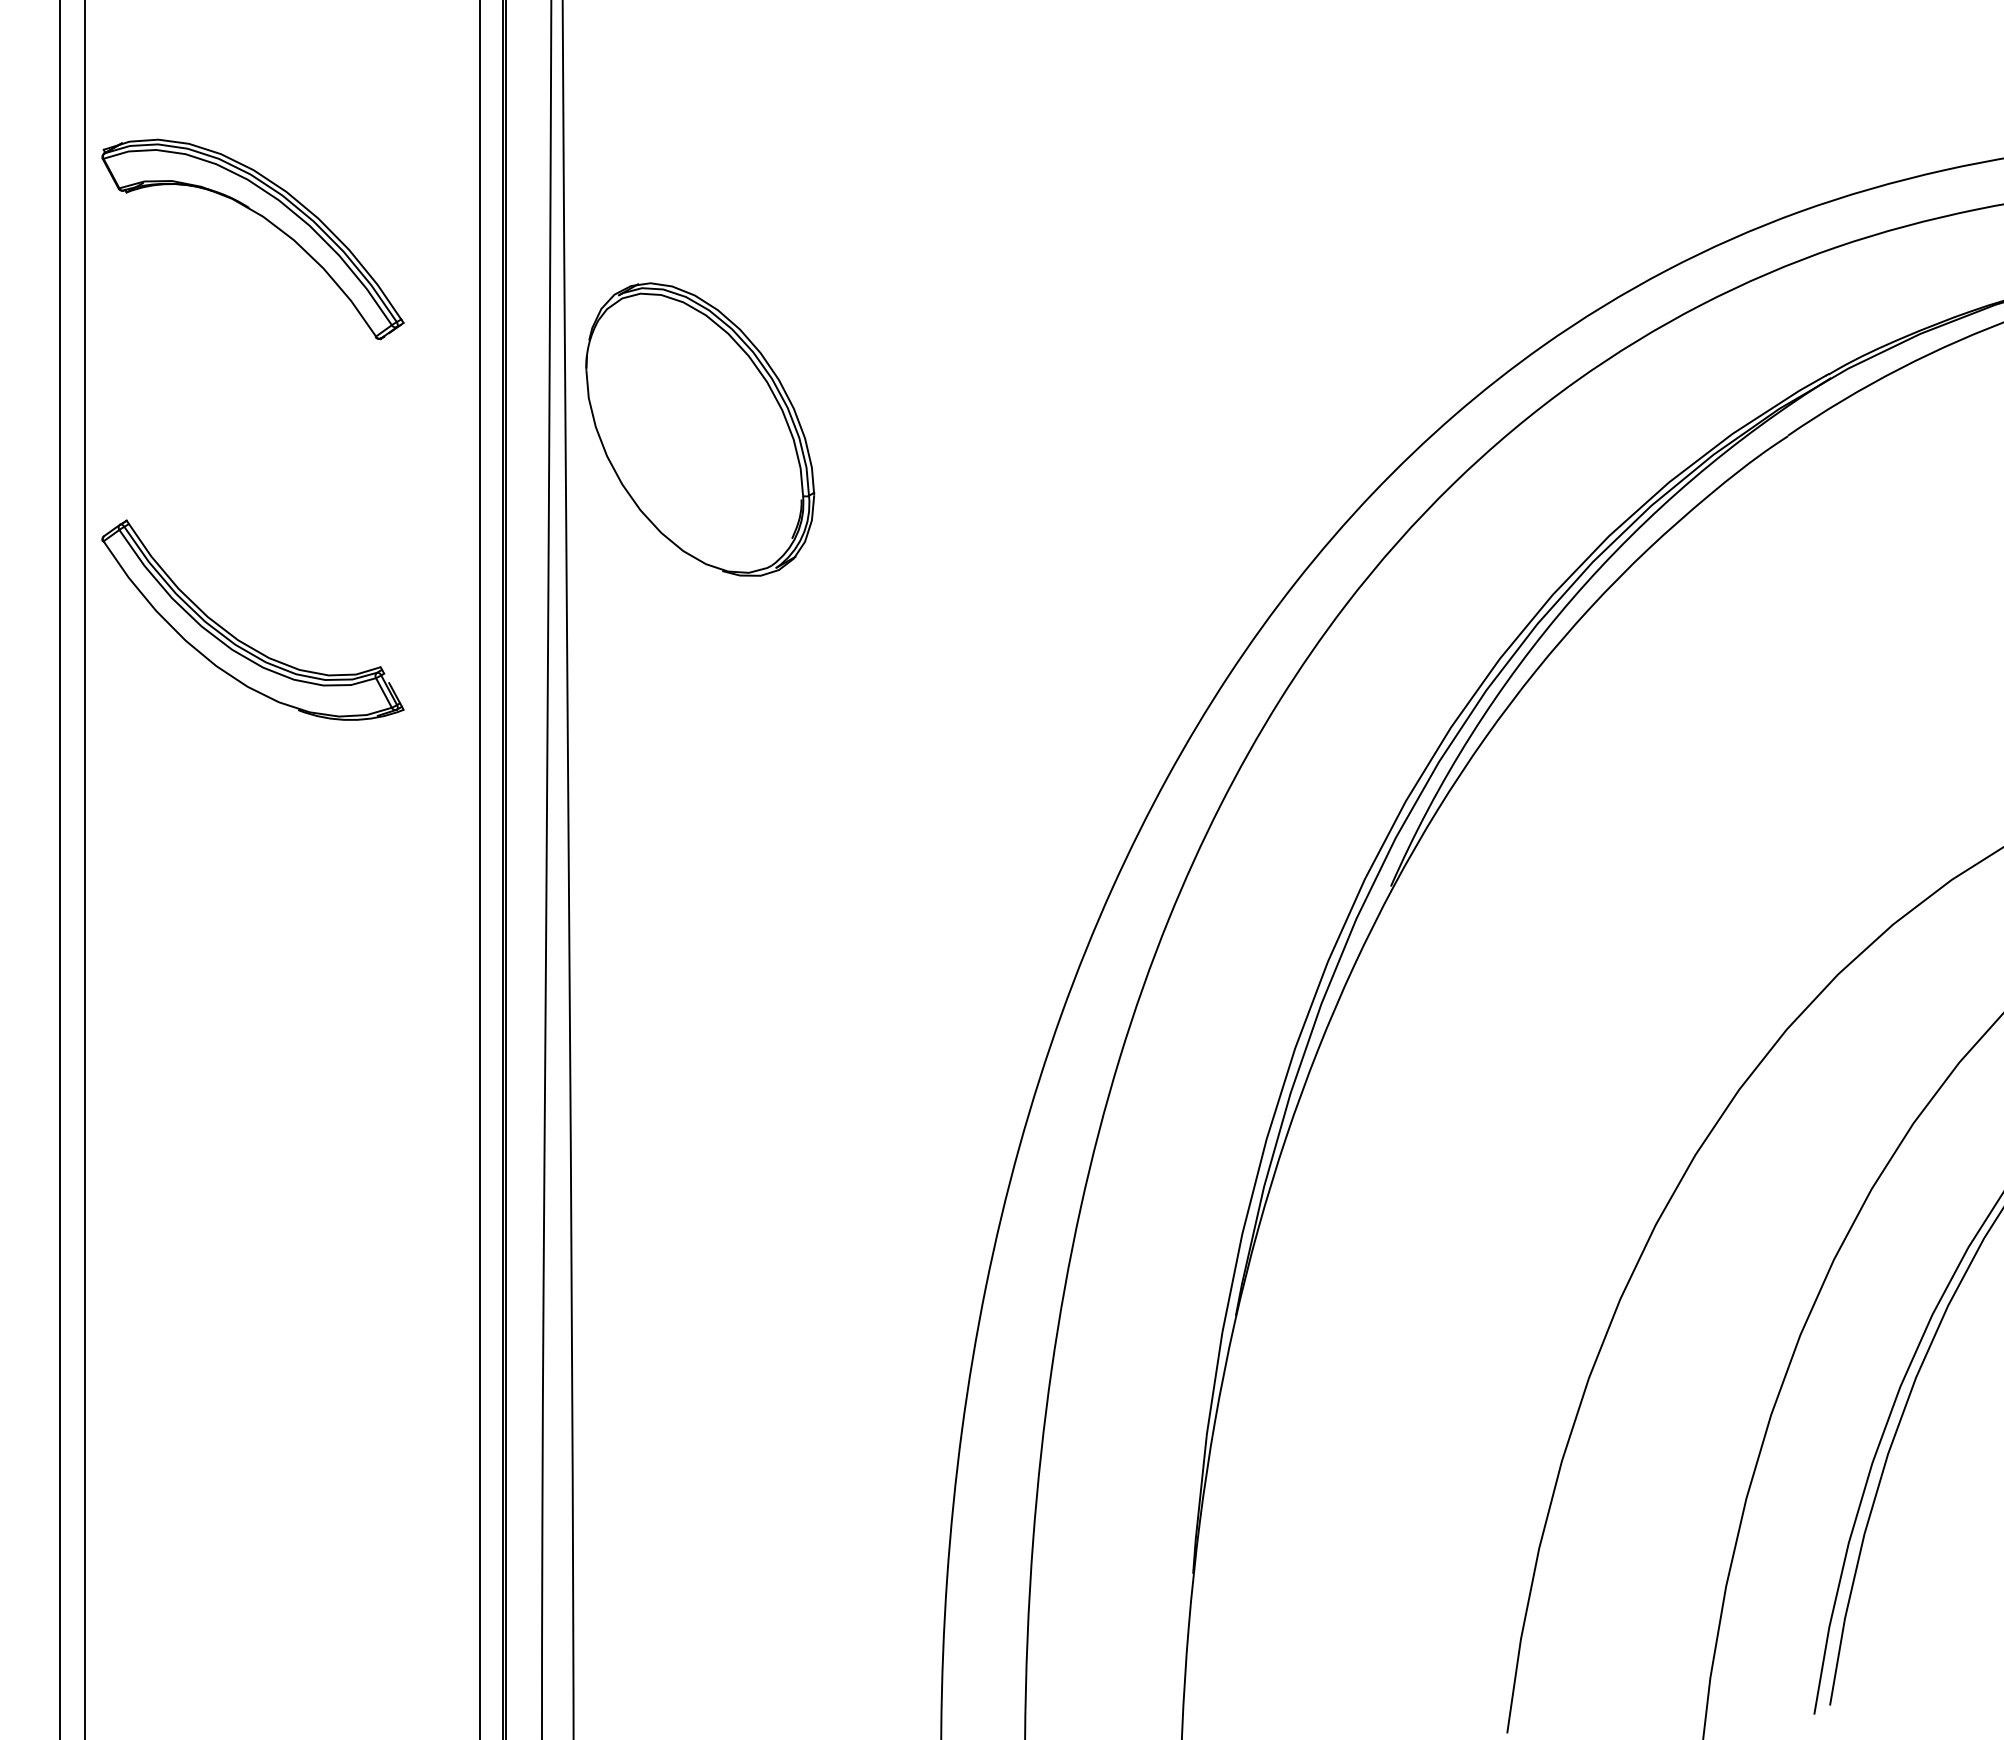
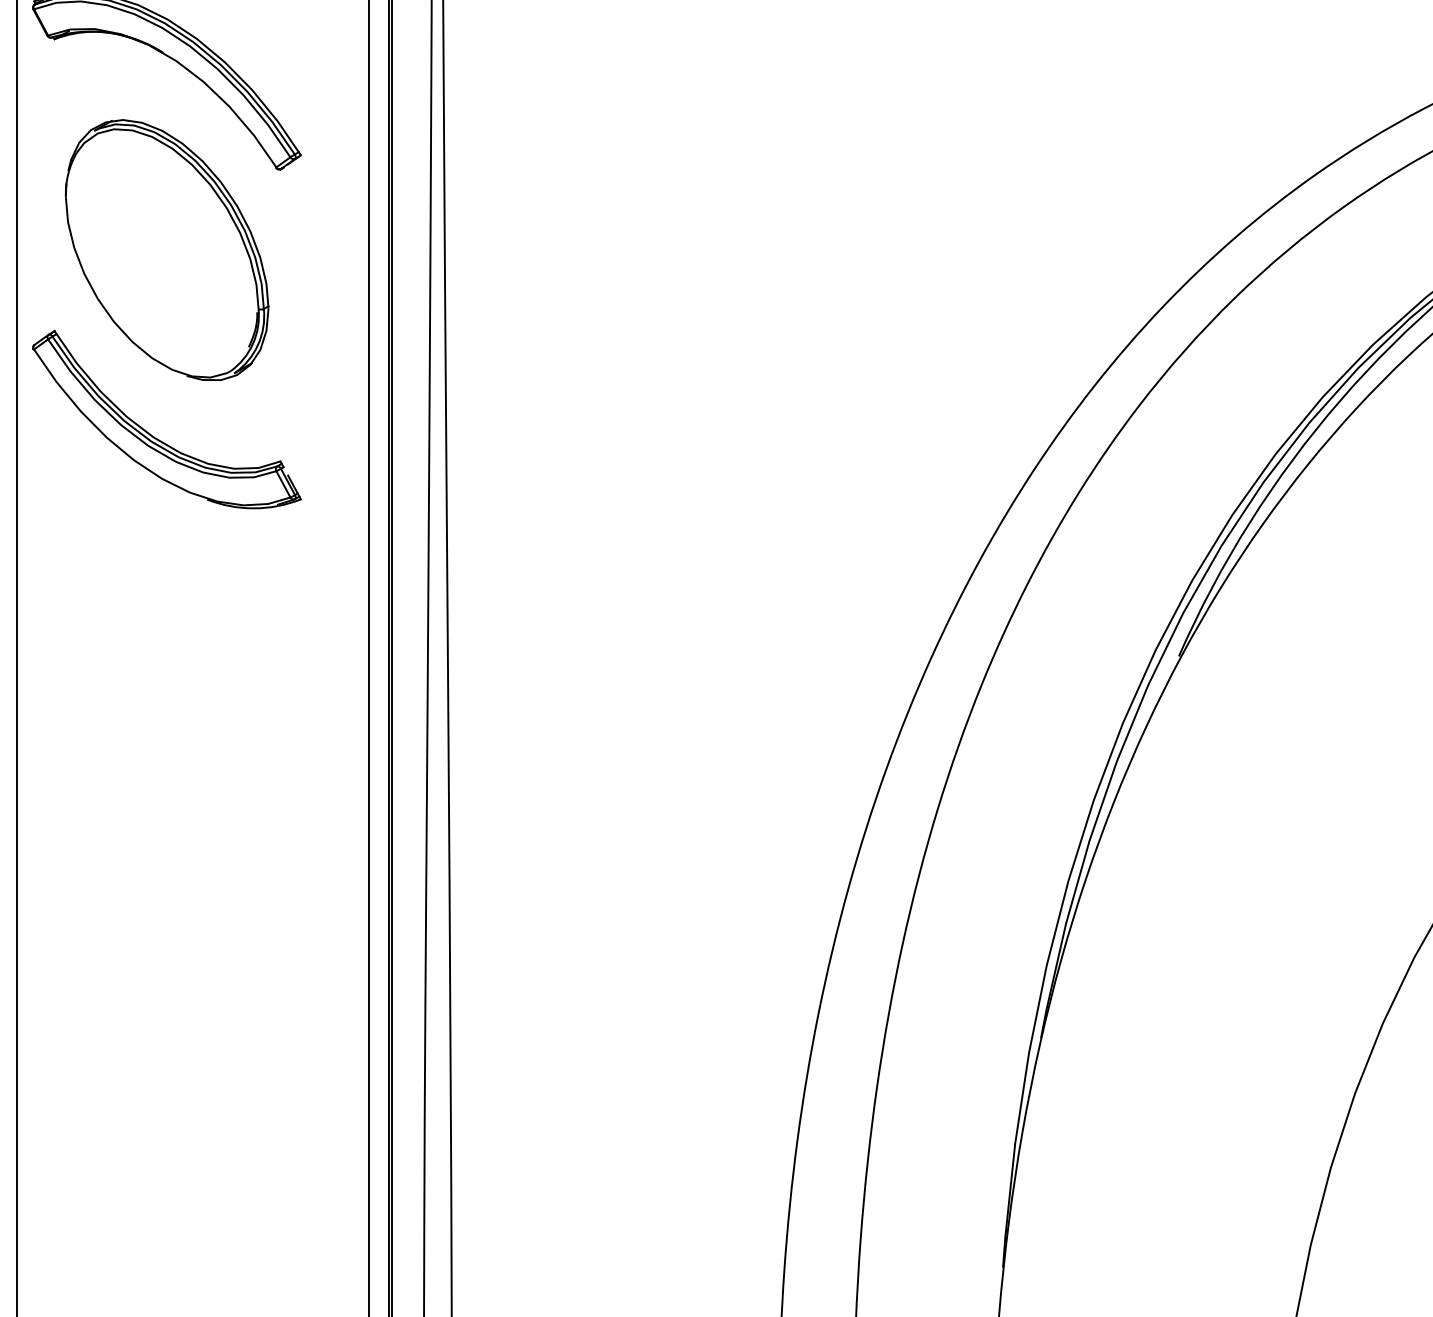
part: (700, 429) -> (167, 250), moved

